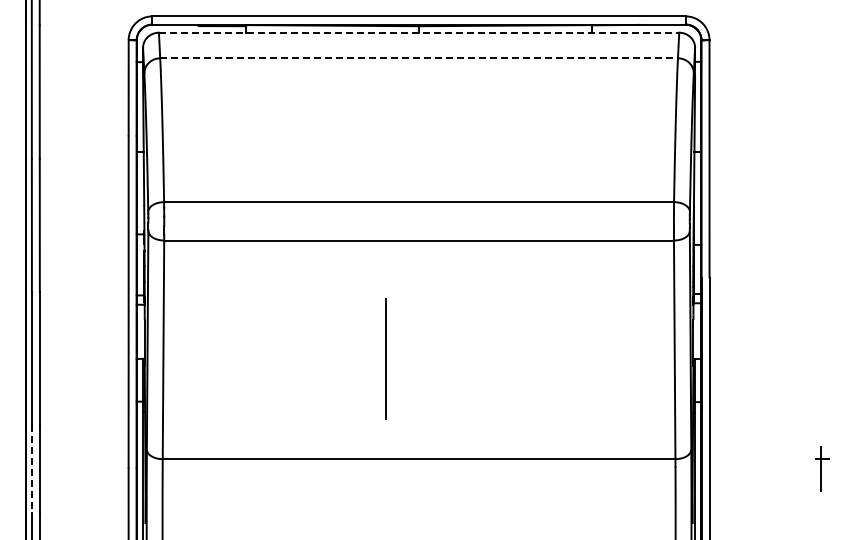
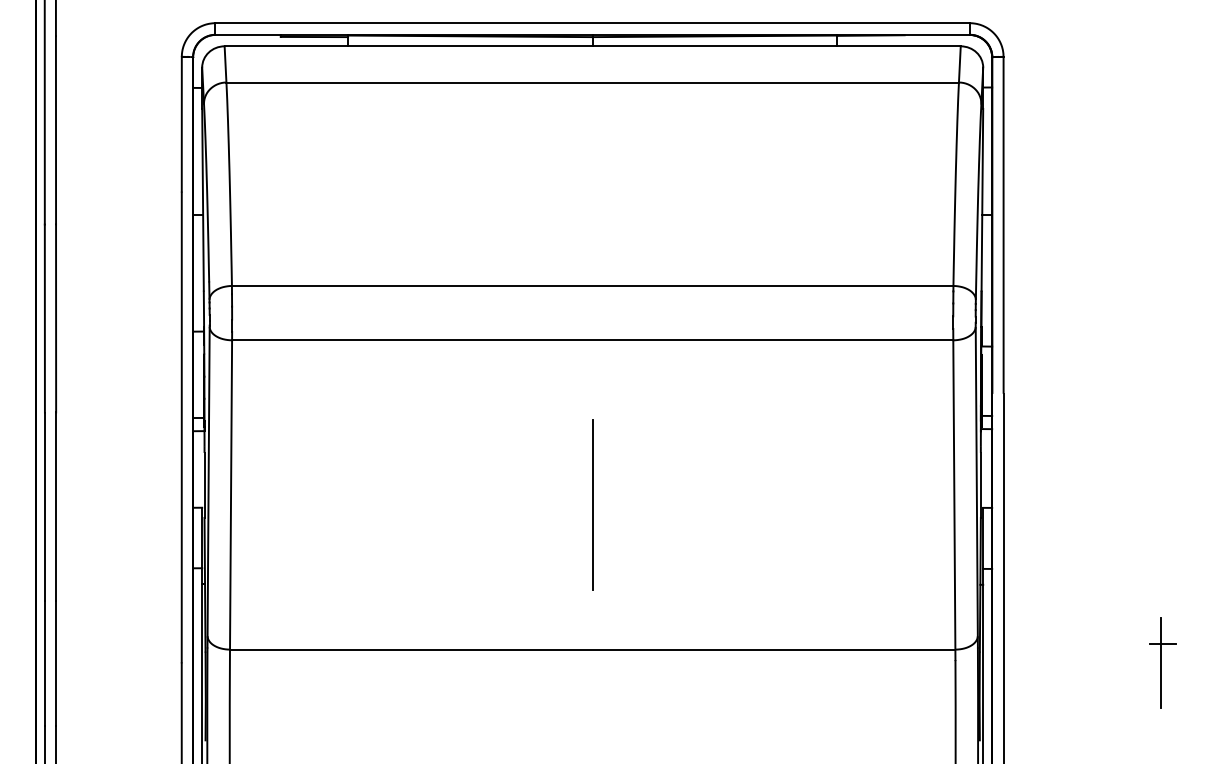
line: (419, 32) -> (593, 45), dashed -> solid
line: (419, 58) -> (593, 82), dashed -> solid
line: (385, 358) -> (591, 504), moved
part: (821, 468) -> (1162, 662), size x1.43
line: (31, 469) -> (44, 664), dashed -> solid

